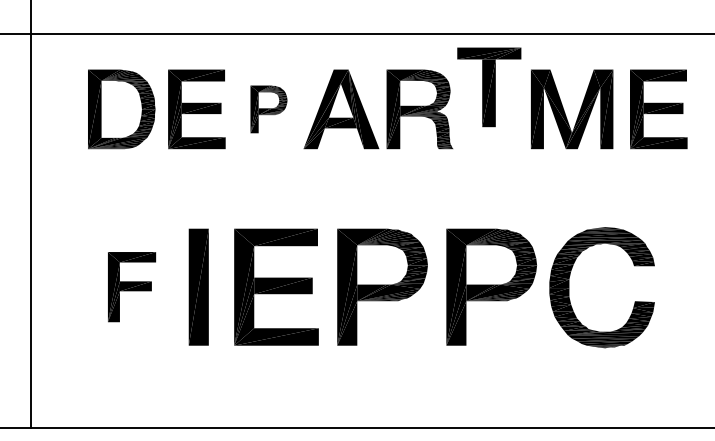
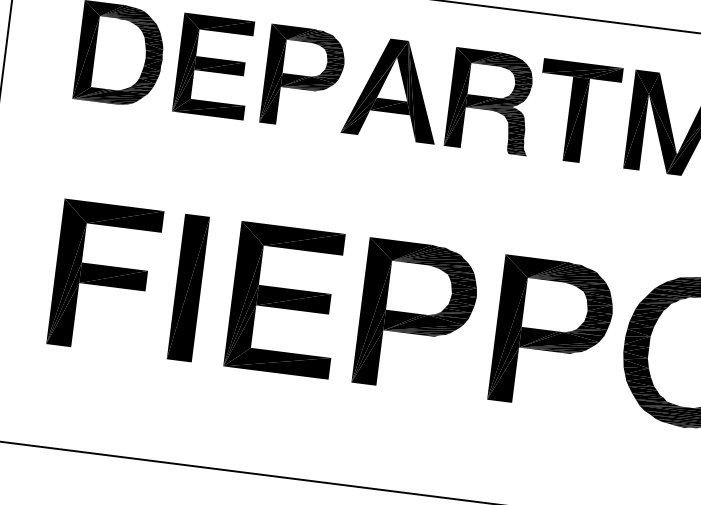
part: (489, 87) -> (577, 112), moved
part: (268, 109) -> (303, 78), size x1.67
part: (131, 286) -> (104, 276), size x1.67

